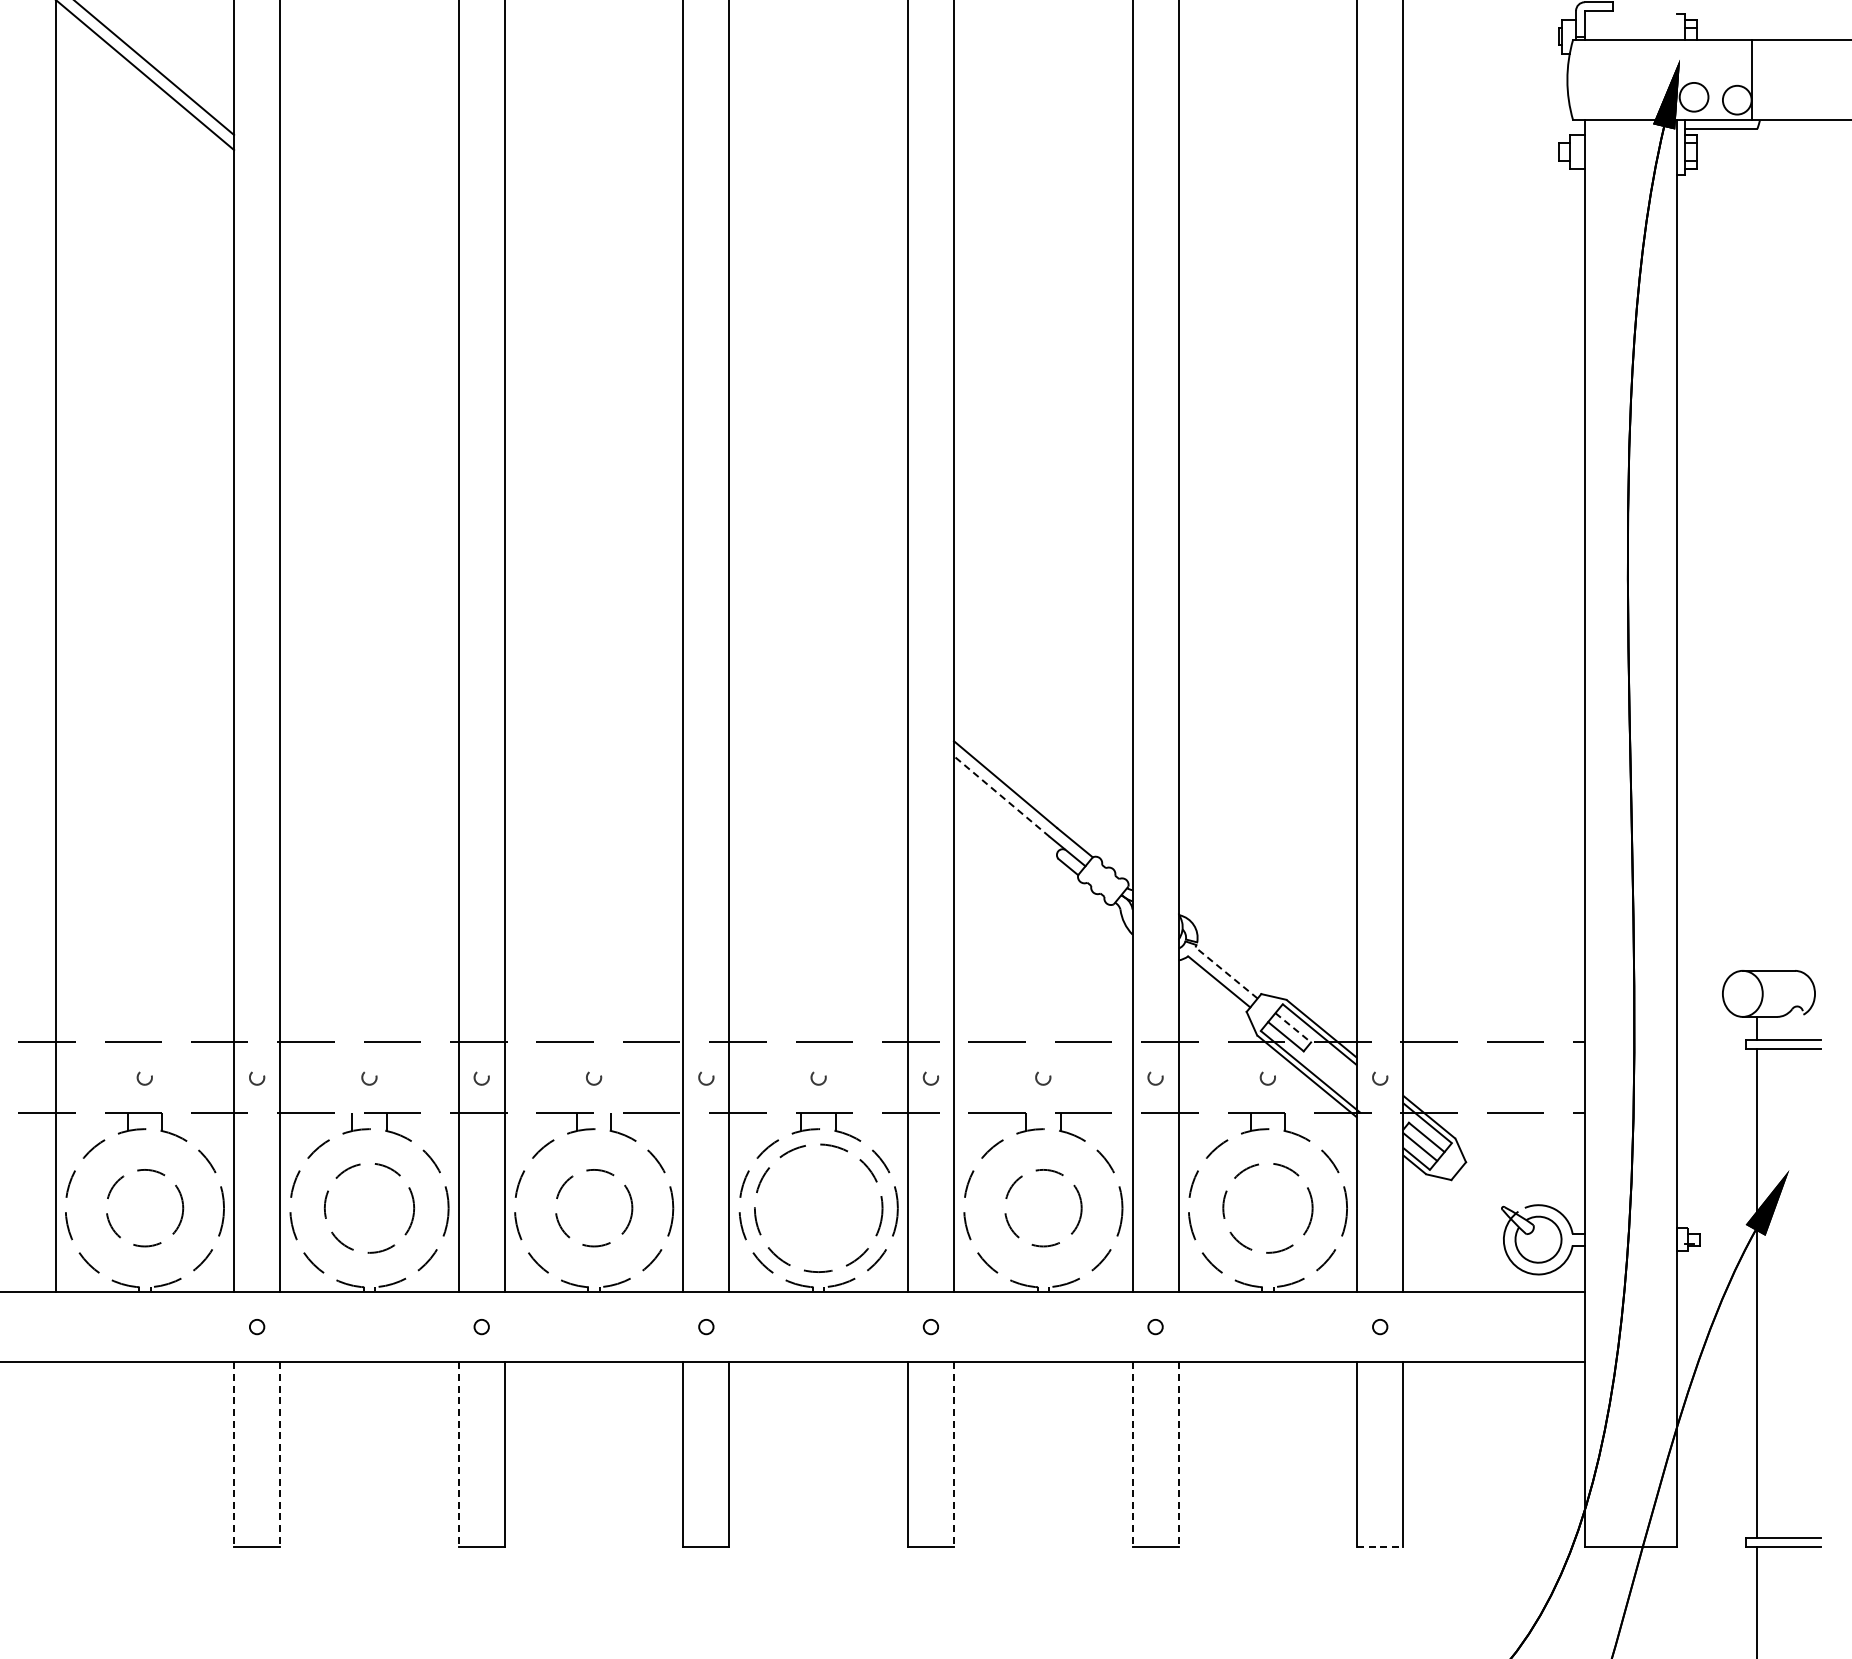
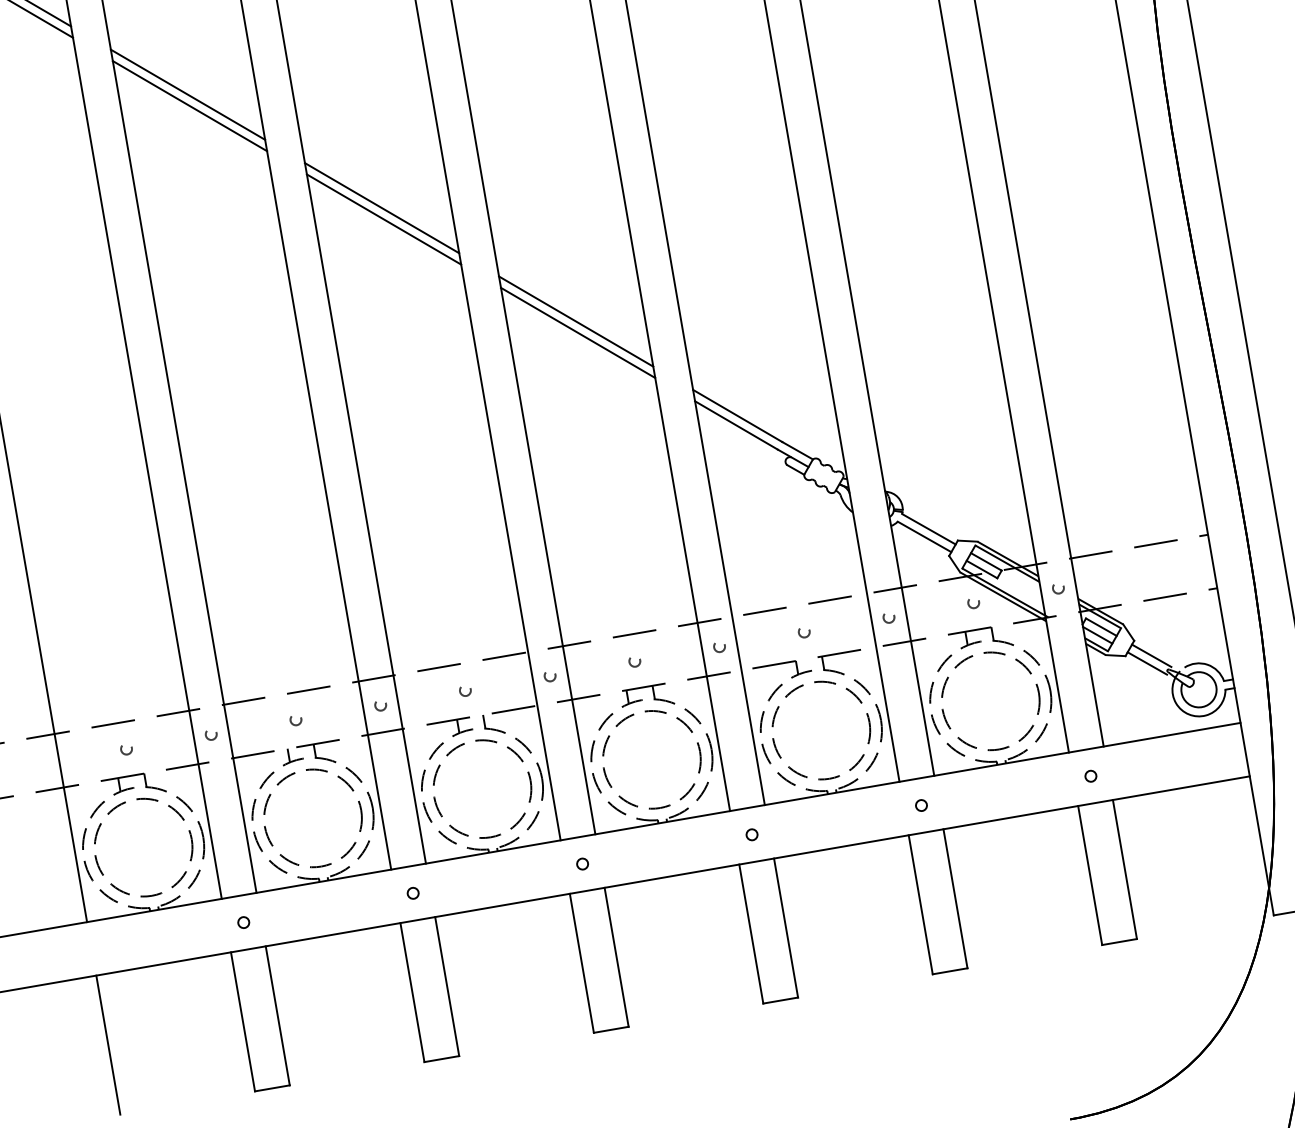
line: (369, 248) -> (188, 94), added
line: (369, 263) -> (189, 105), added
line: (593, 437) -> (381, 207), added
line: (593, 453) -> (383, 219), added
line: (818, 627) -> (576, 321), added
line: (818, 642) -> (578, 333), added
line: (1001, 796) -> (736, 425), dashed -> solid
line: (1226, 972) -> (928, 528), dashed -> solid
line: (1293, 1028) -> (986, 562), dashed -> solid
line: (1485, 1185) -> (1151, 655), added
line: (1477, 1194) -> (1147, 663), added
circle: (144, 1207) -> (143, 847), size x1.67
circle: (369, 1207) -> (312, 817), size x1.43
circle: (593, 1207) -> (481, 788), size x1.67
circle: (1043, 1207) -> (821, 729), size x1.67
circle: (1267, 1207) -> (990, 700), size x1.43
line: (55, 1454) -> (108, 1045), added
line: (234, 1455) -> (243, 1022), dashed -> solid
line: (280, 1455) -> (278, 1016), dashed -> solid
line: (458, 1455) -> (412, 993), dashed -> solid
line: (954, 1455) -> (786, 928), dashed -> solid
line: (1132, 1455) -> (920, 905), dashed -> solid
line: (1178, 1455) -> (955, 899), dashed -> solid
line: (1380, 1546) -> (1119, 941), dashed -> solid

